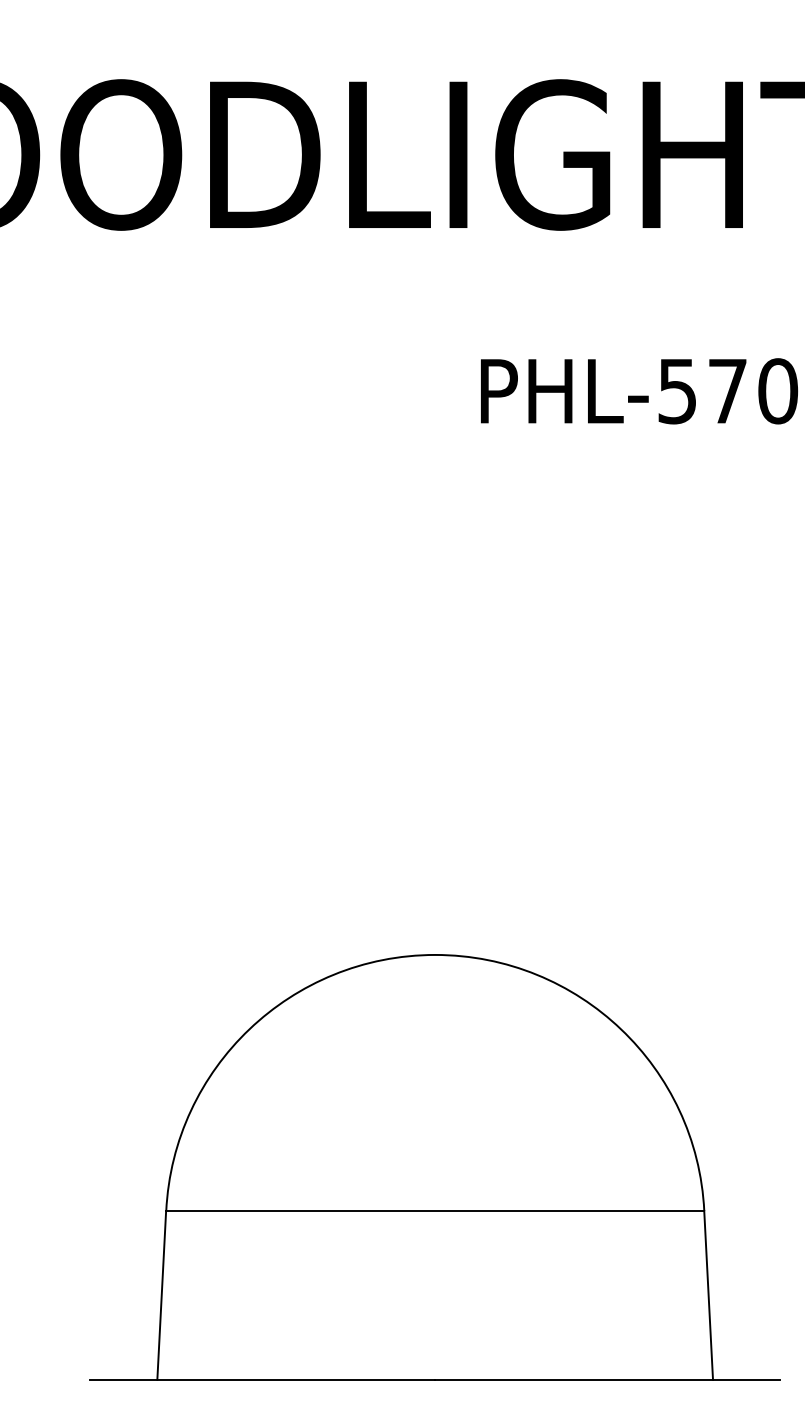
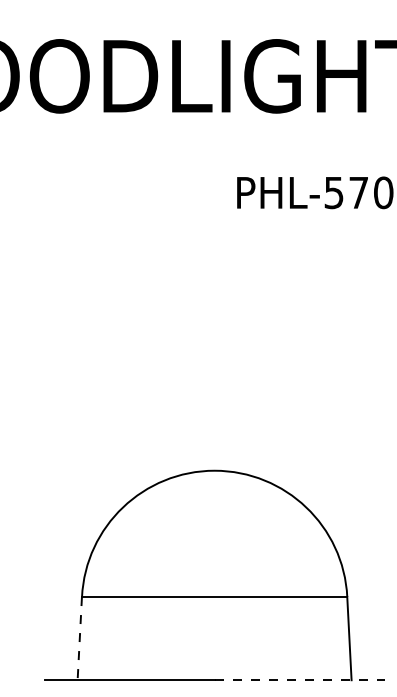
line: (161, 1295) -> (79, 638), solid -> dashed
line: (607, 1380) -> (299, 680), solid -> dashed

